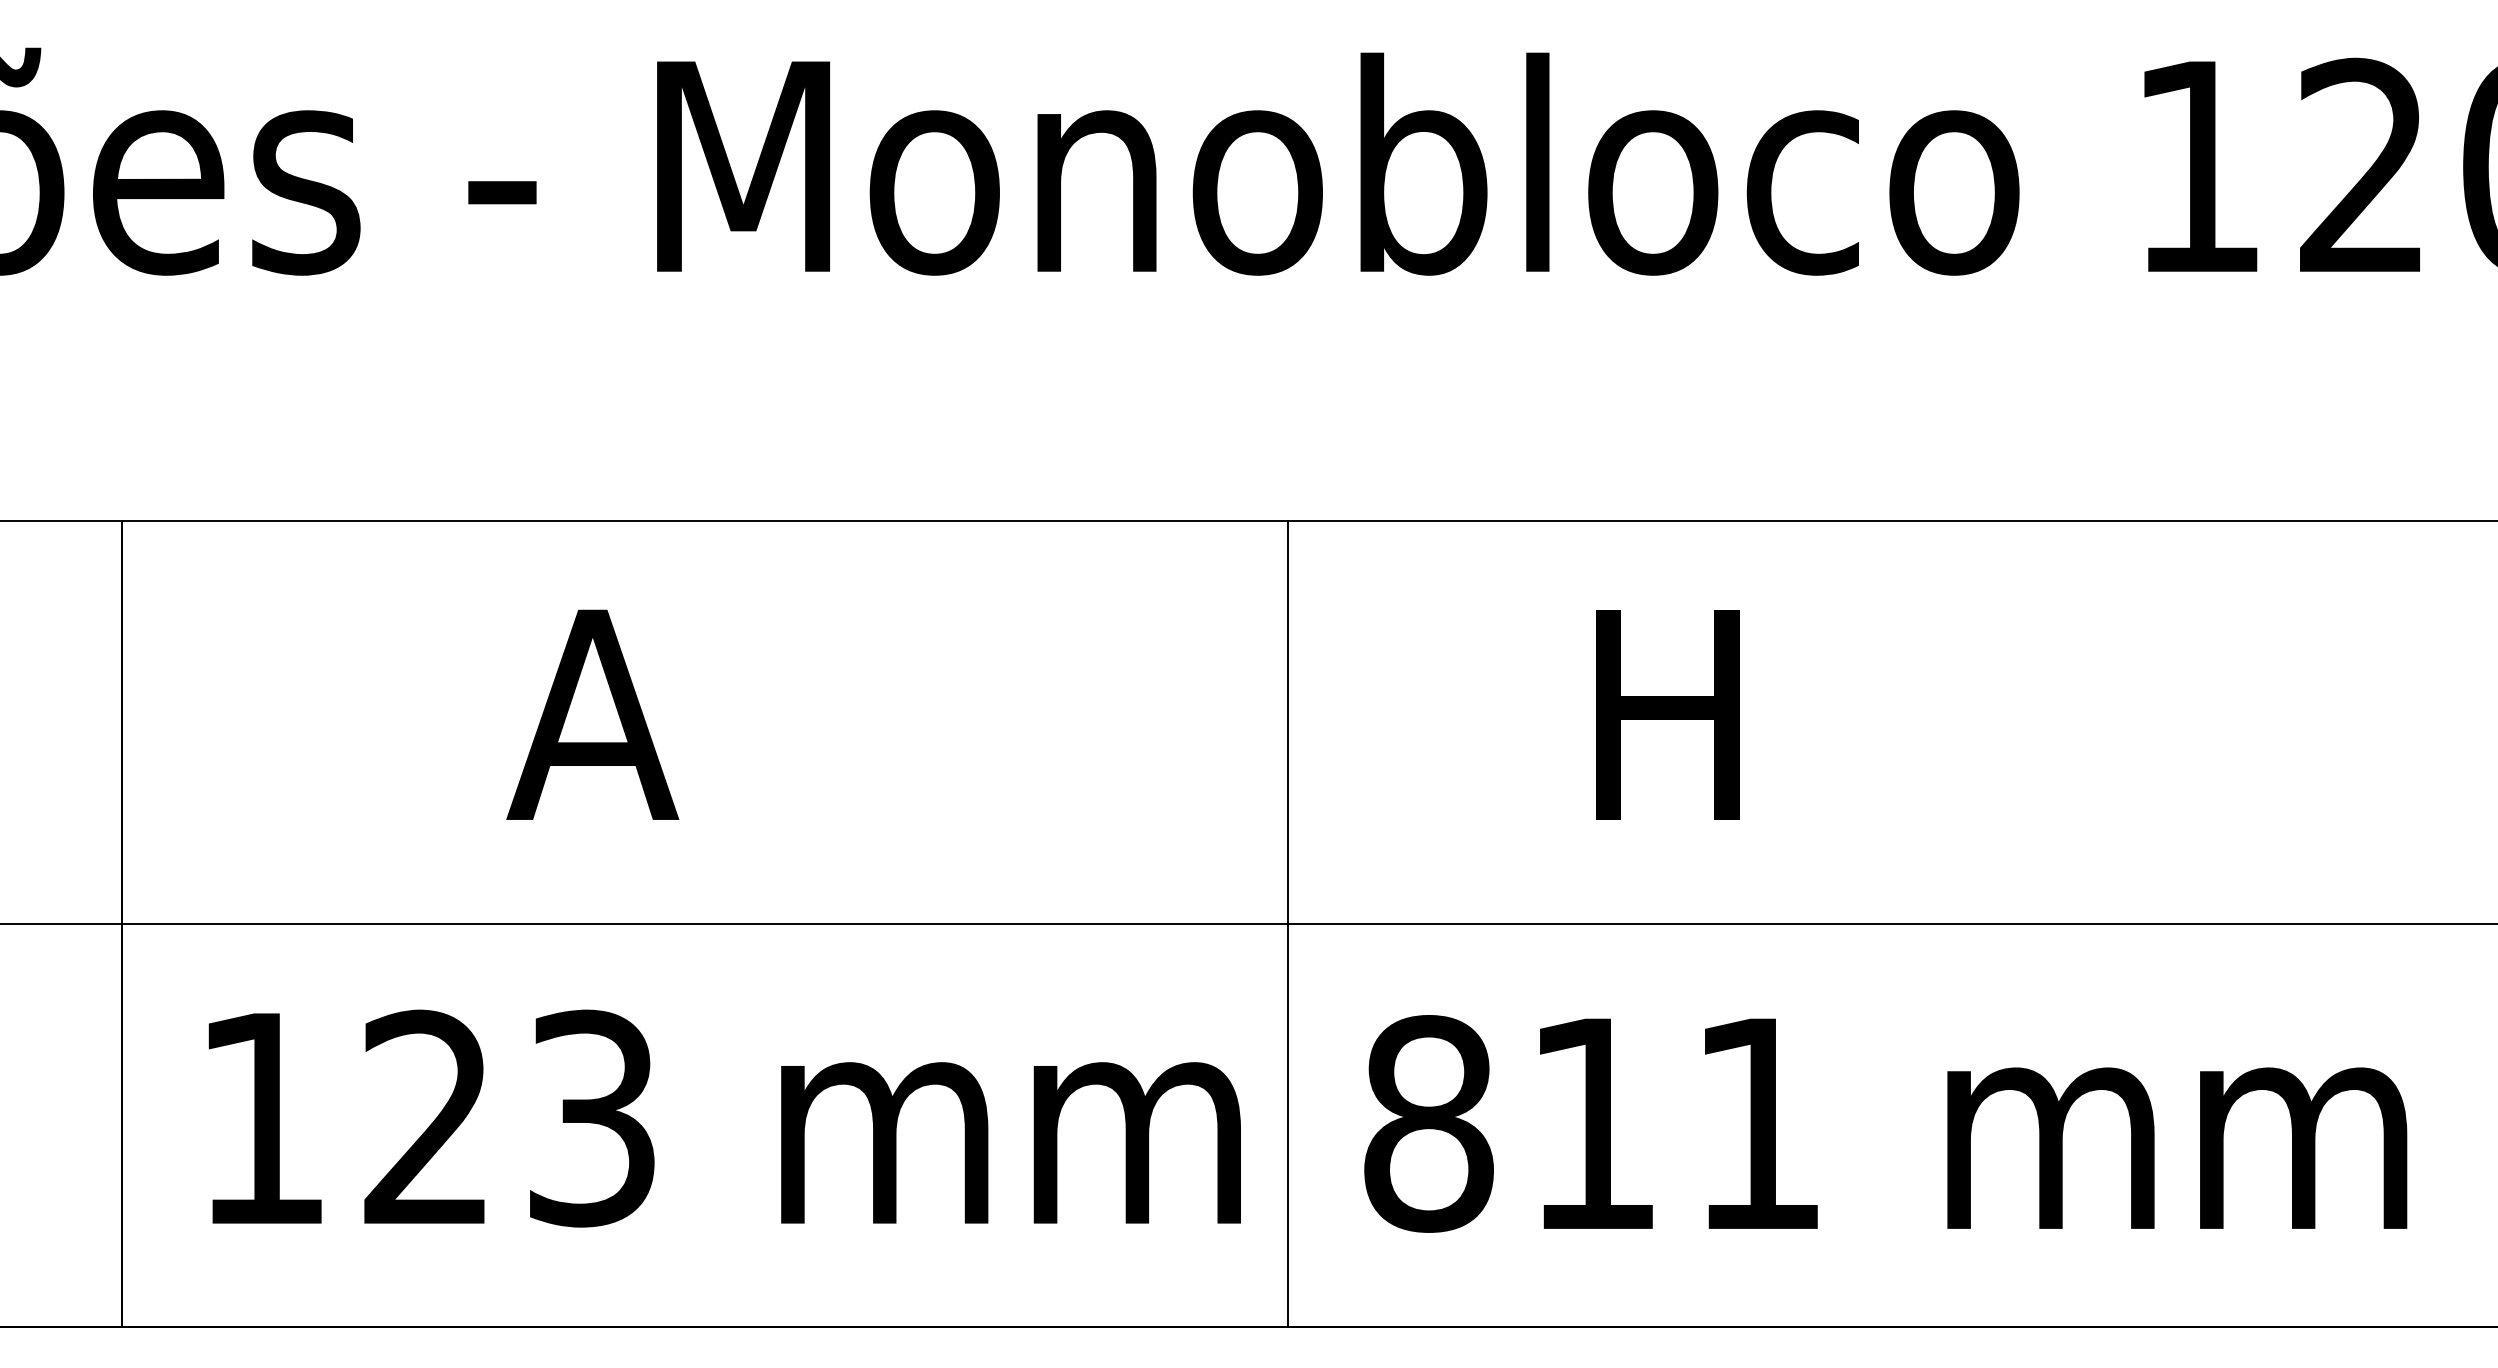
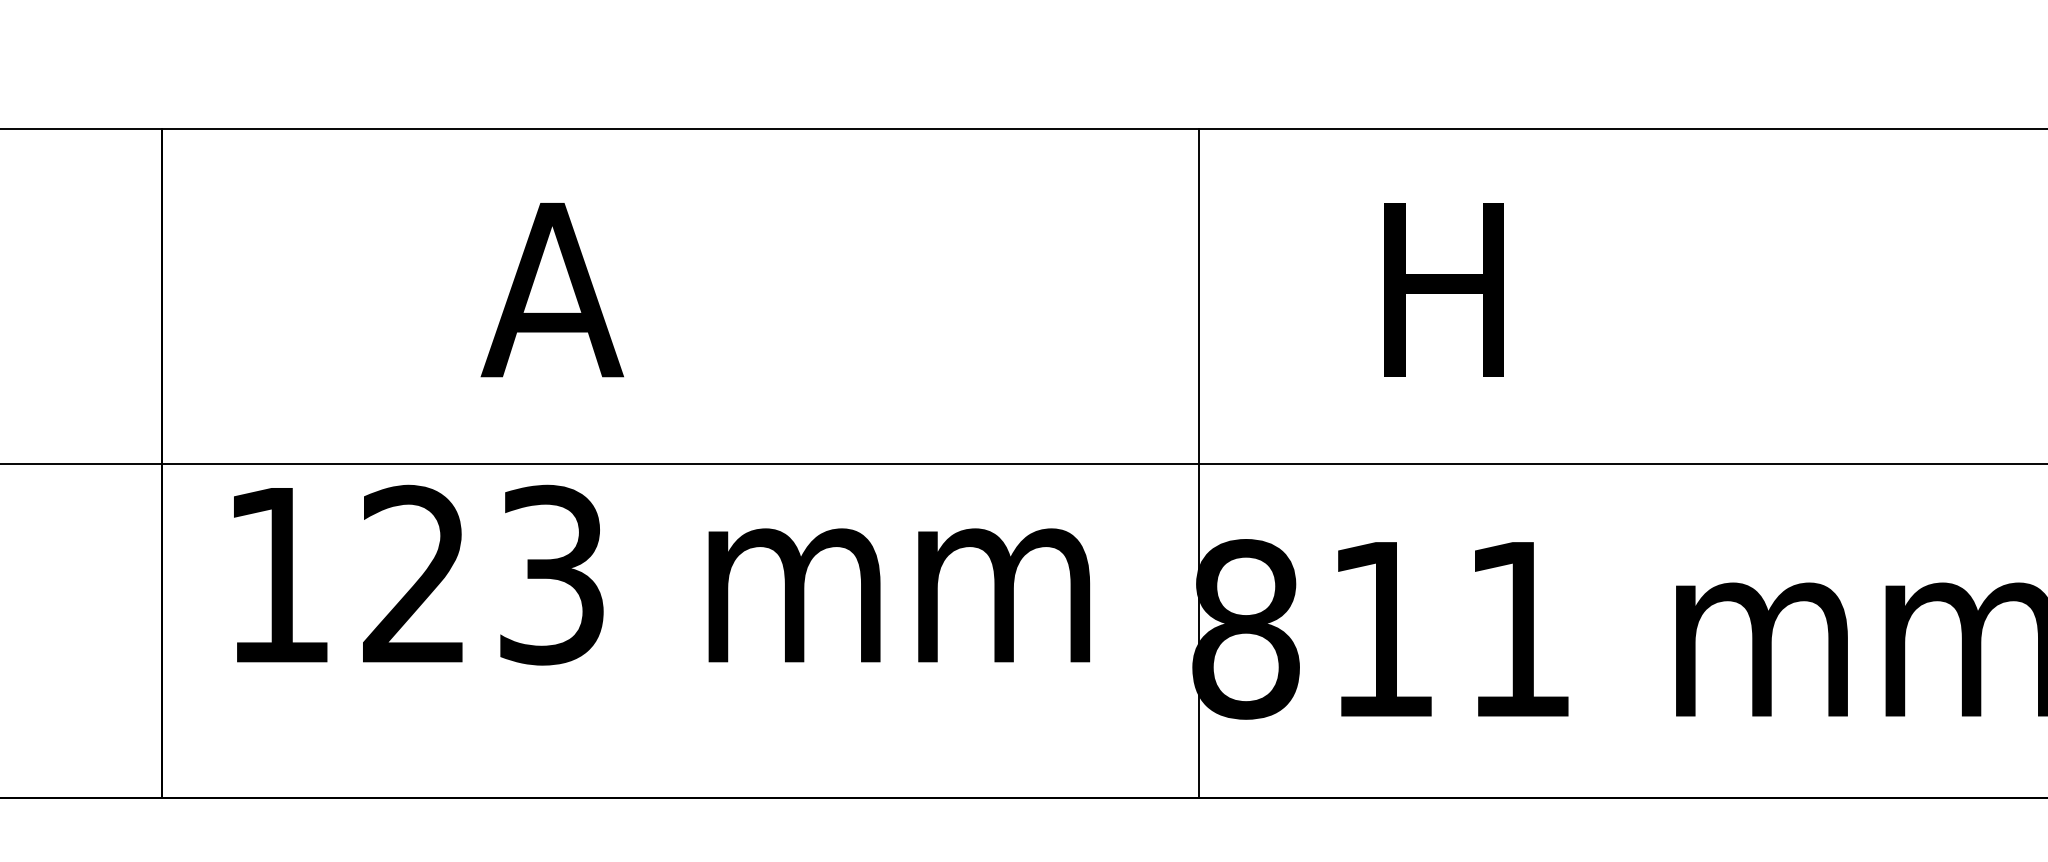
line: (1288, 923) -> (1199, 463), moved
text: (724, 1118) -> (661, 575), moved

